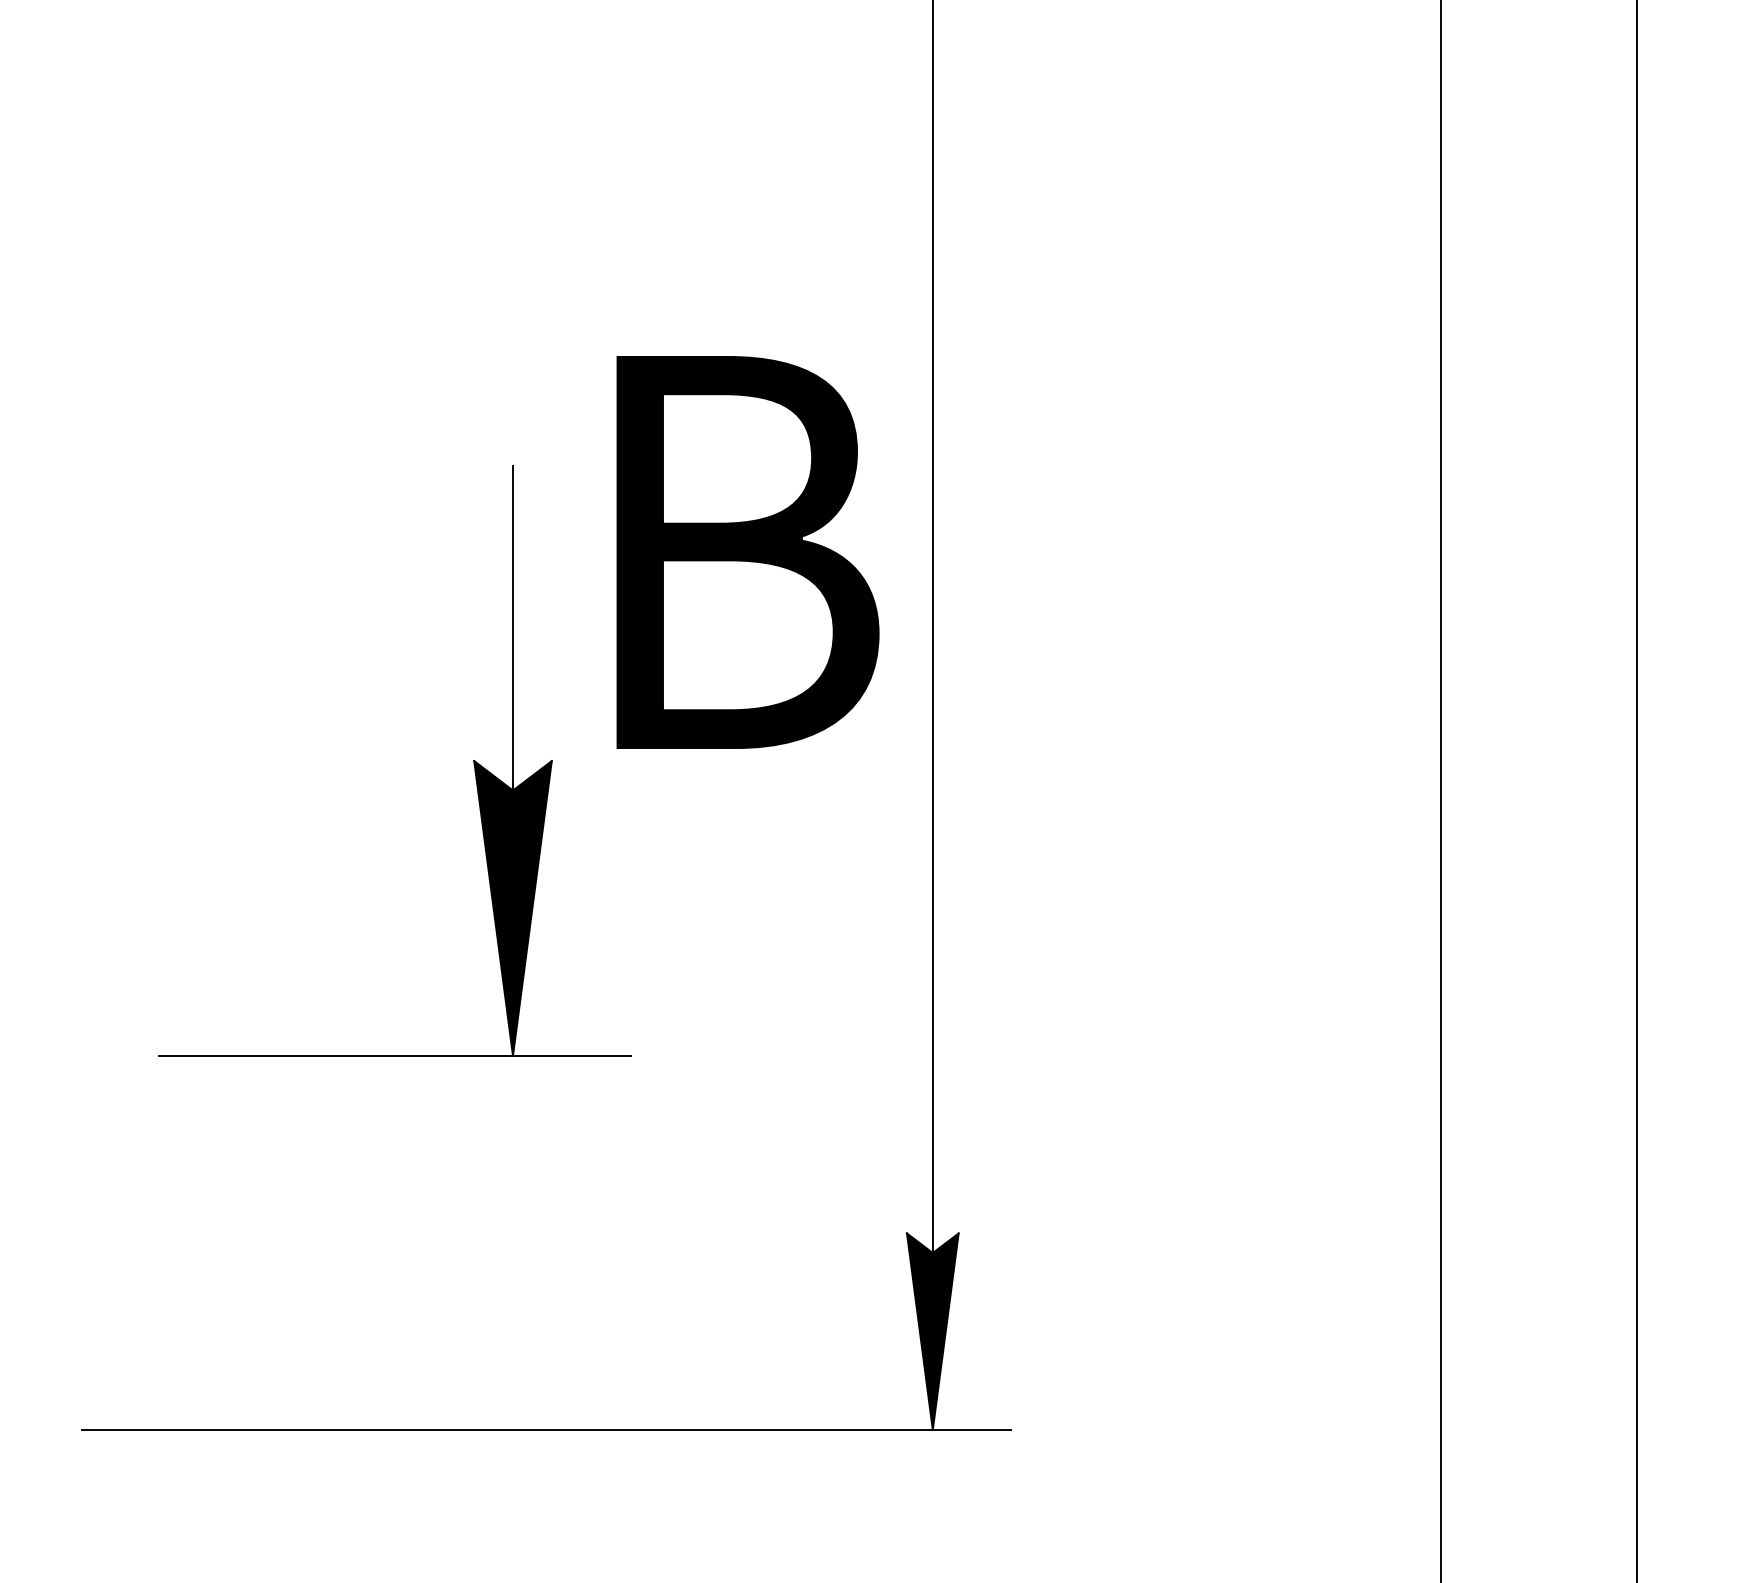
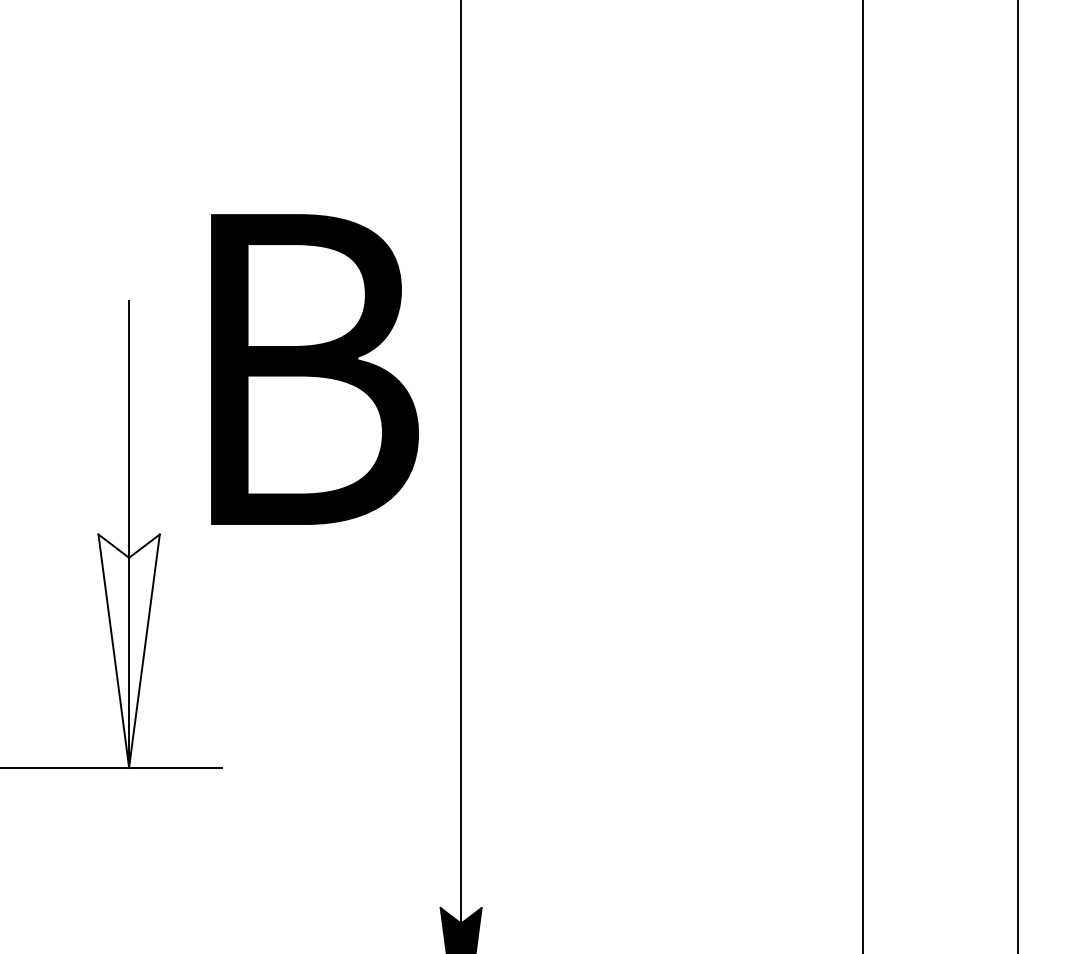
fill: (512, 908) -> (128, 651), removed

